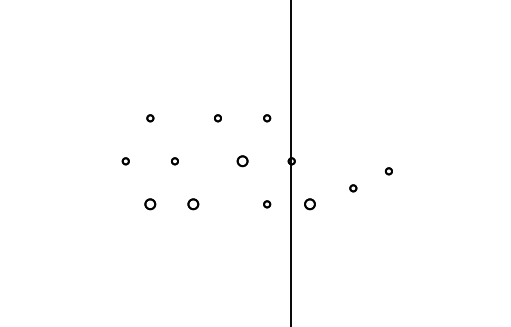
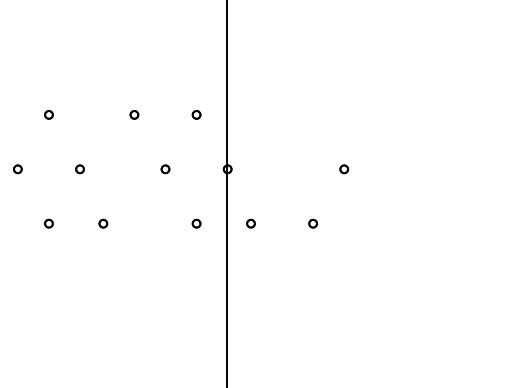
part: (242, 161) -> (165, 169), size x0.62
part: (388, 171) -> (343, 169), moved
part: (353, 188) -> (313, 223), moved
part: (150, 204) -> (49, 223), size x0.62
part: (193, 204) -> (103, 223), size x0.62
part: (310, 204) -> (251, 223), size x0.62

